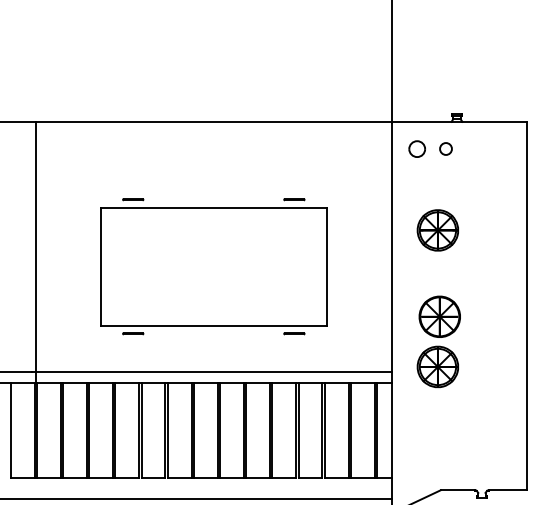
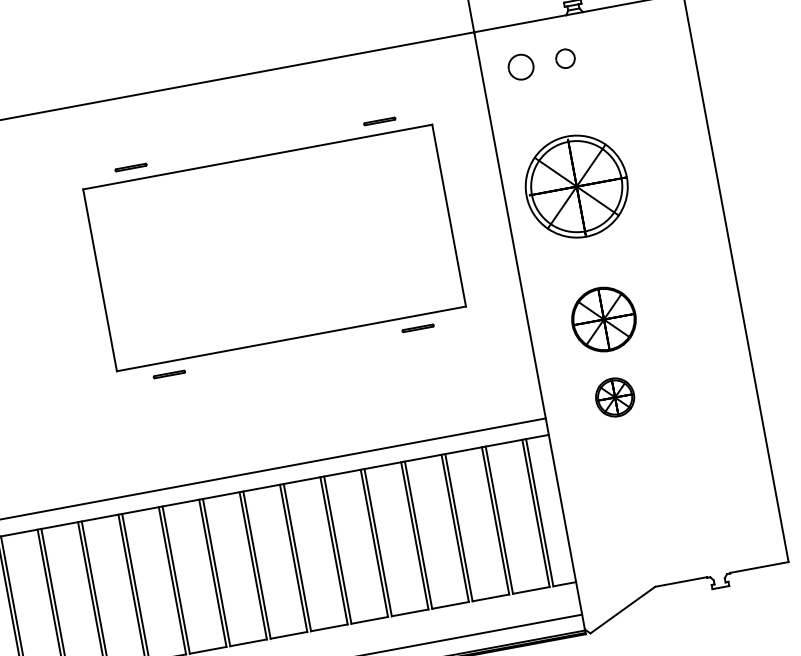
part: (437, 230) -> (575, 186), size x1.6
part: (213, 266) -> (274, 247), moved
part: (437, 366) -> (614, 396), size x0.6

